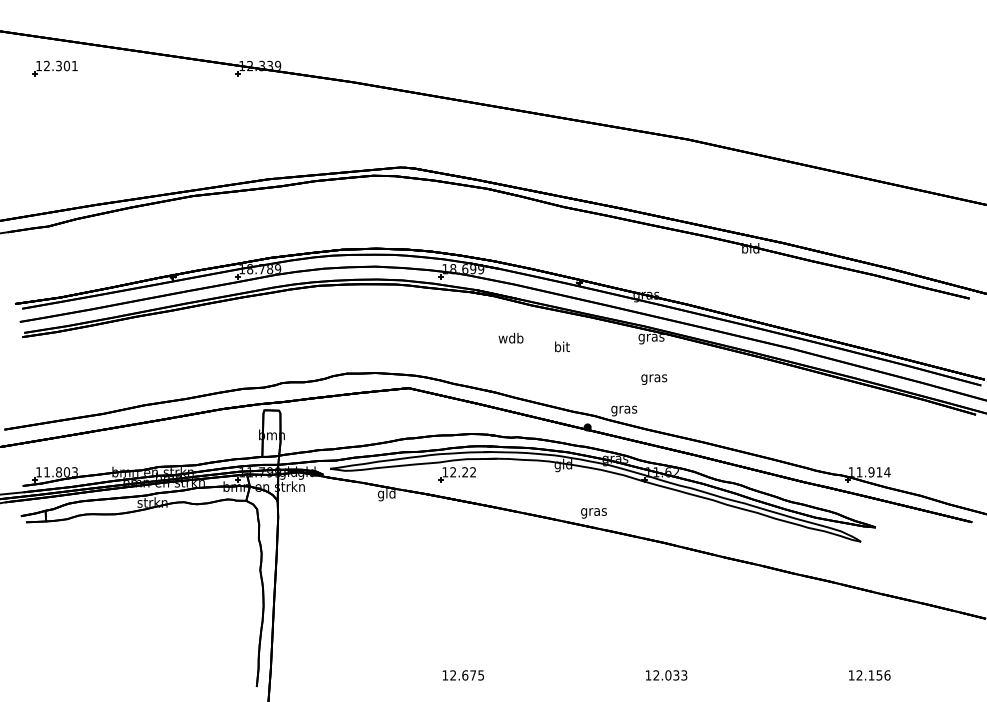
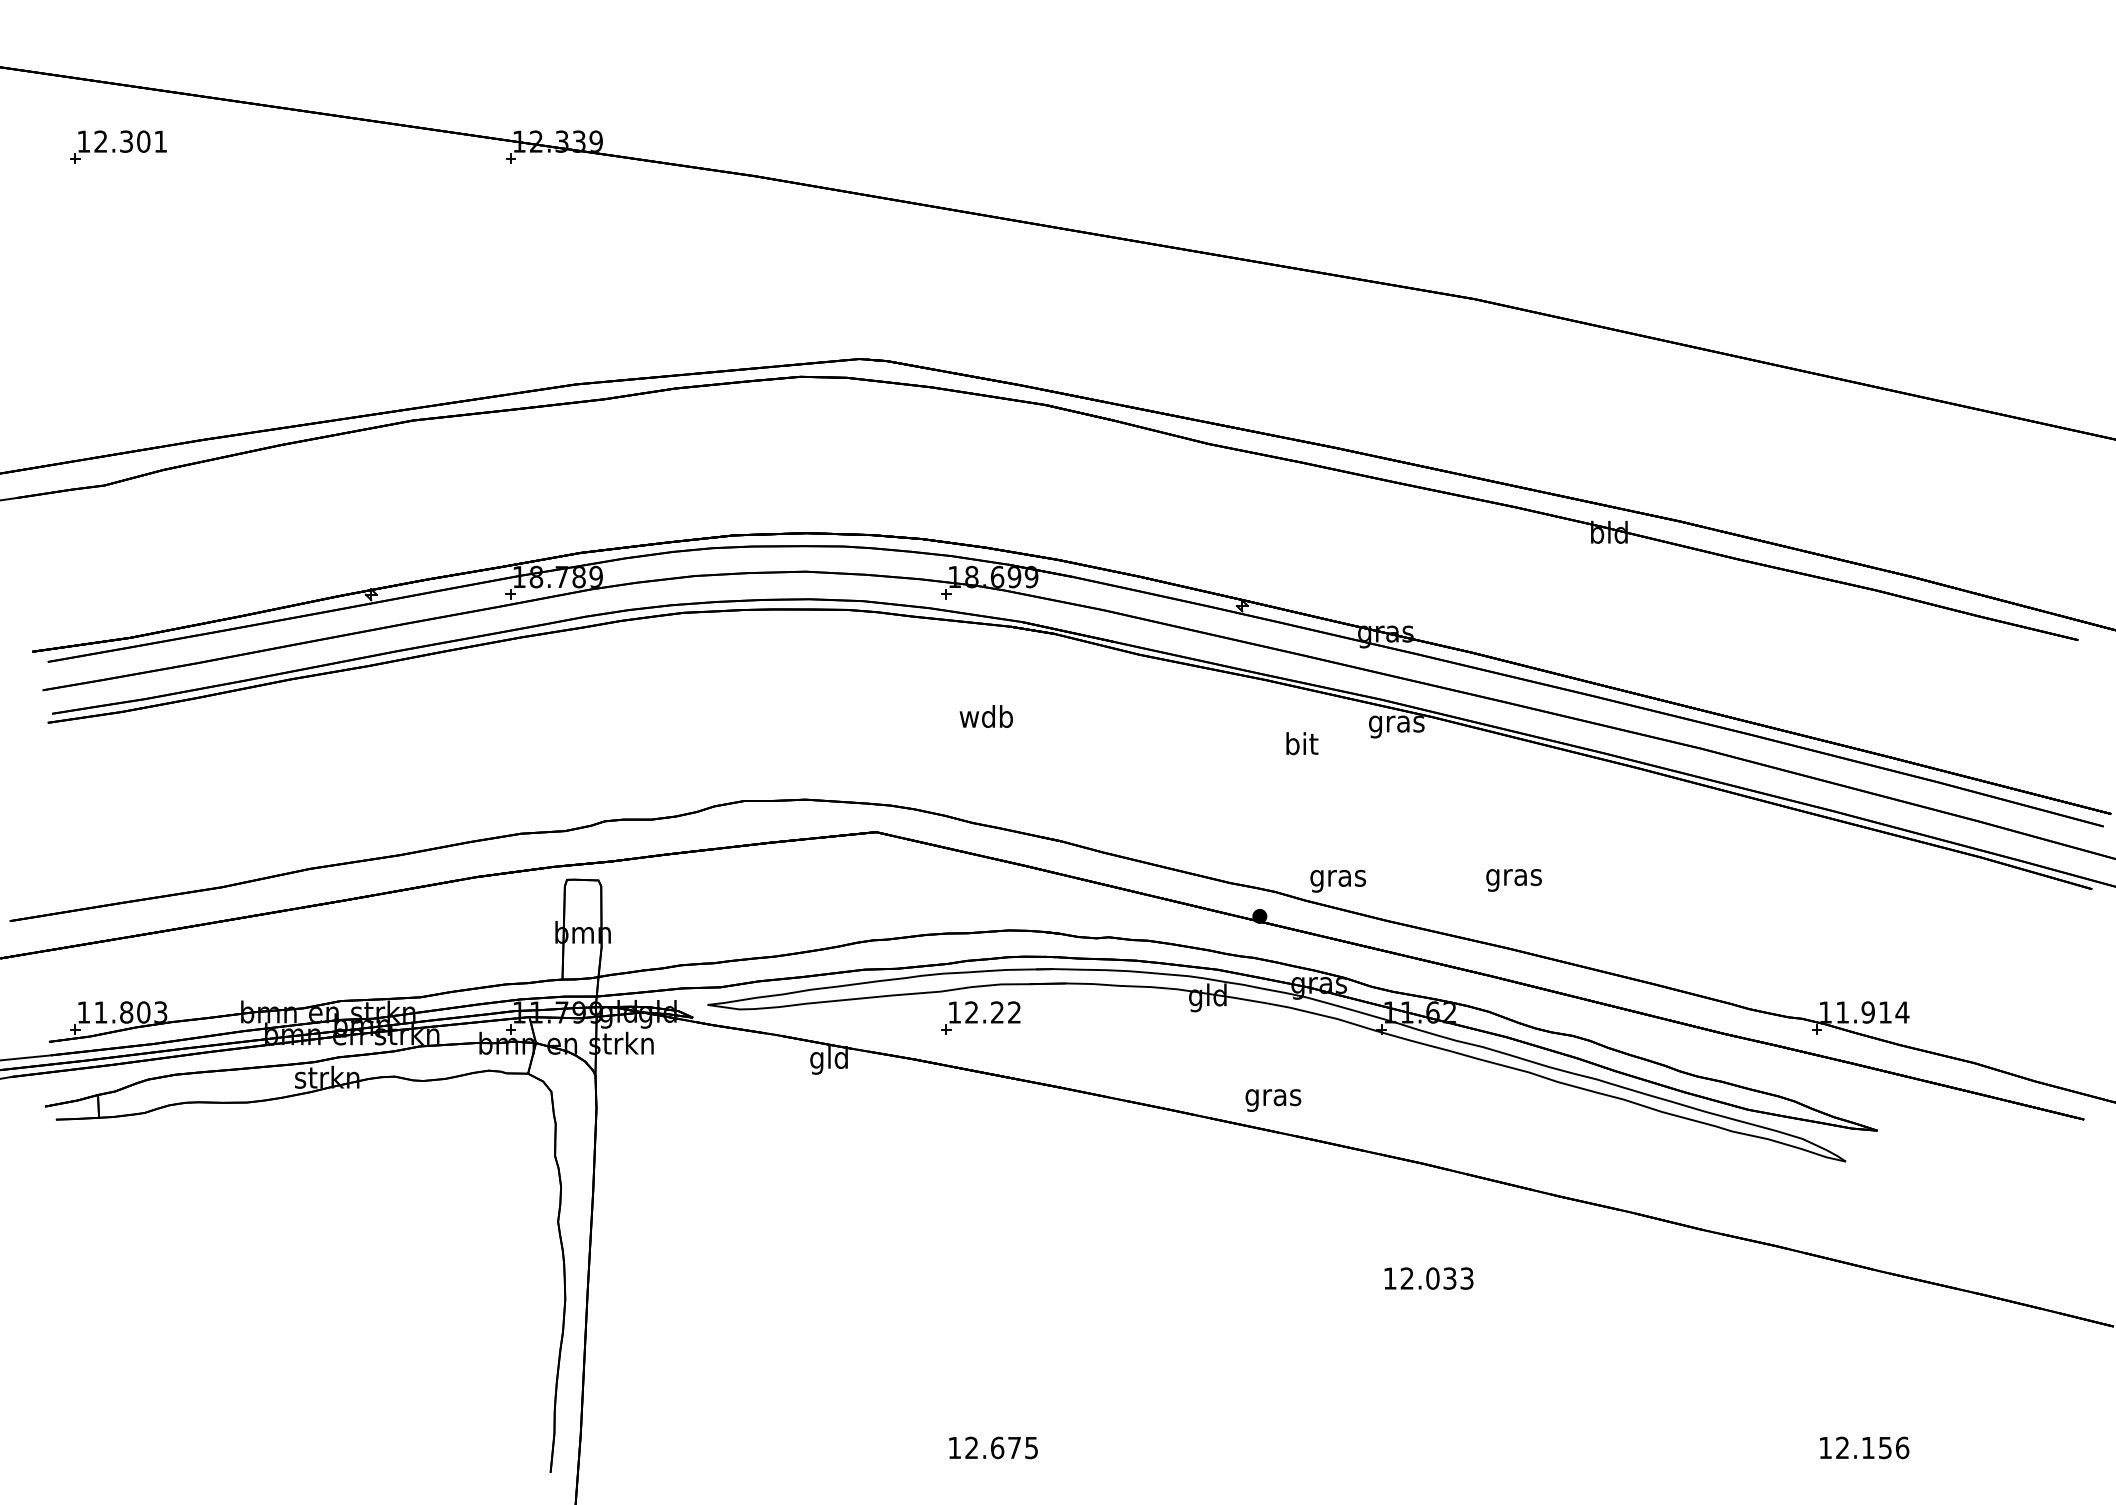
text: (510, 337) -> (985, 714), moved
text: (562, 346) -> (1302, 742), moved
text: (654, 379) -> (1514, 880), moved
text: (666, 675) -> (1428, 1278), moved

